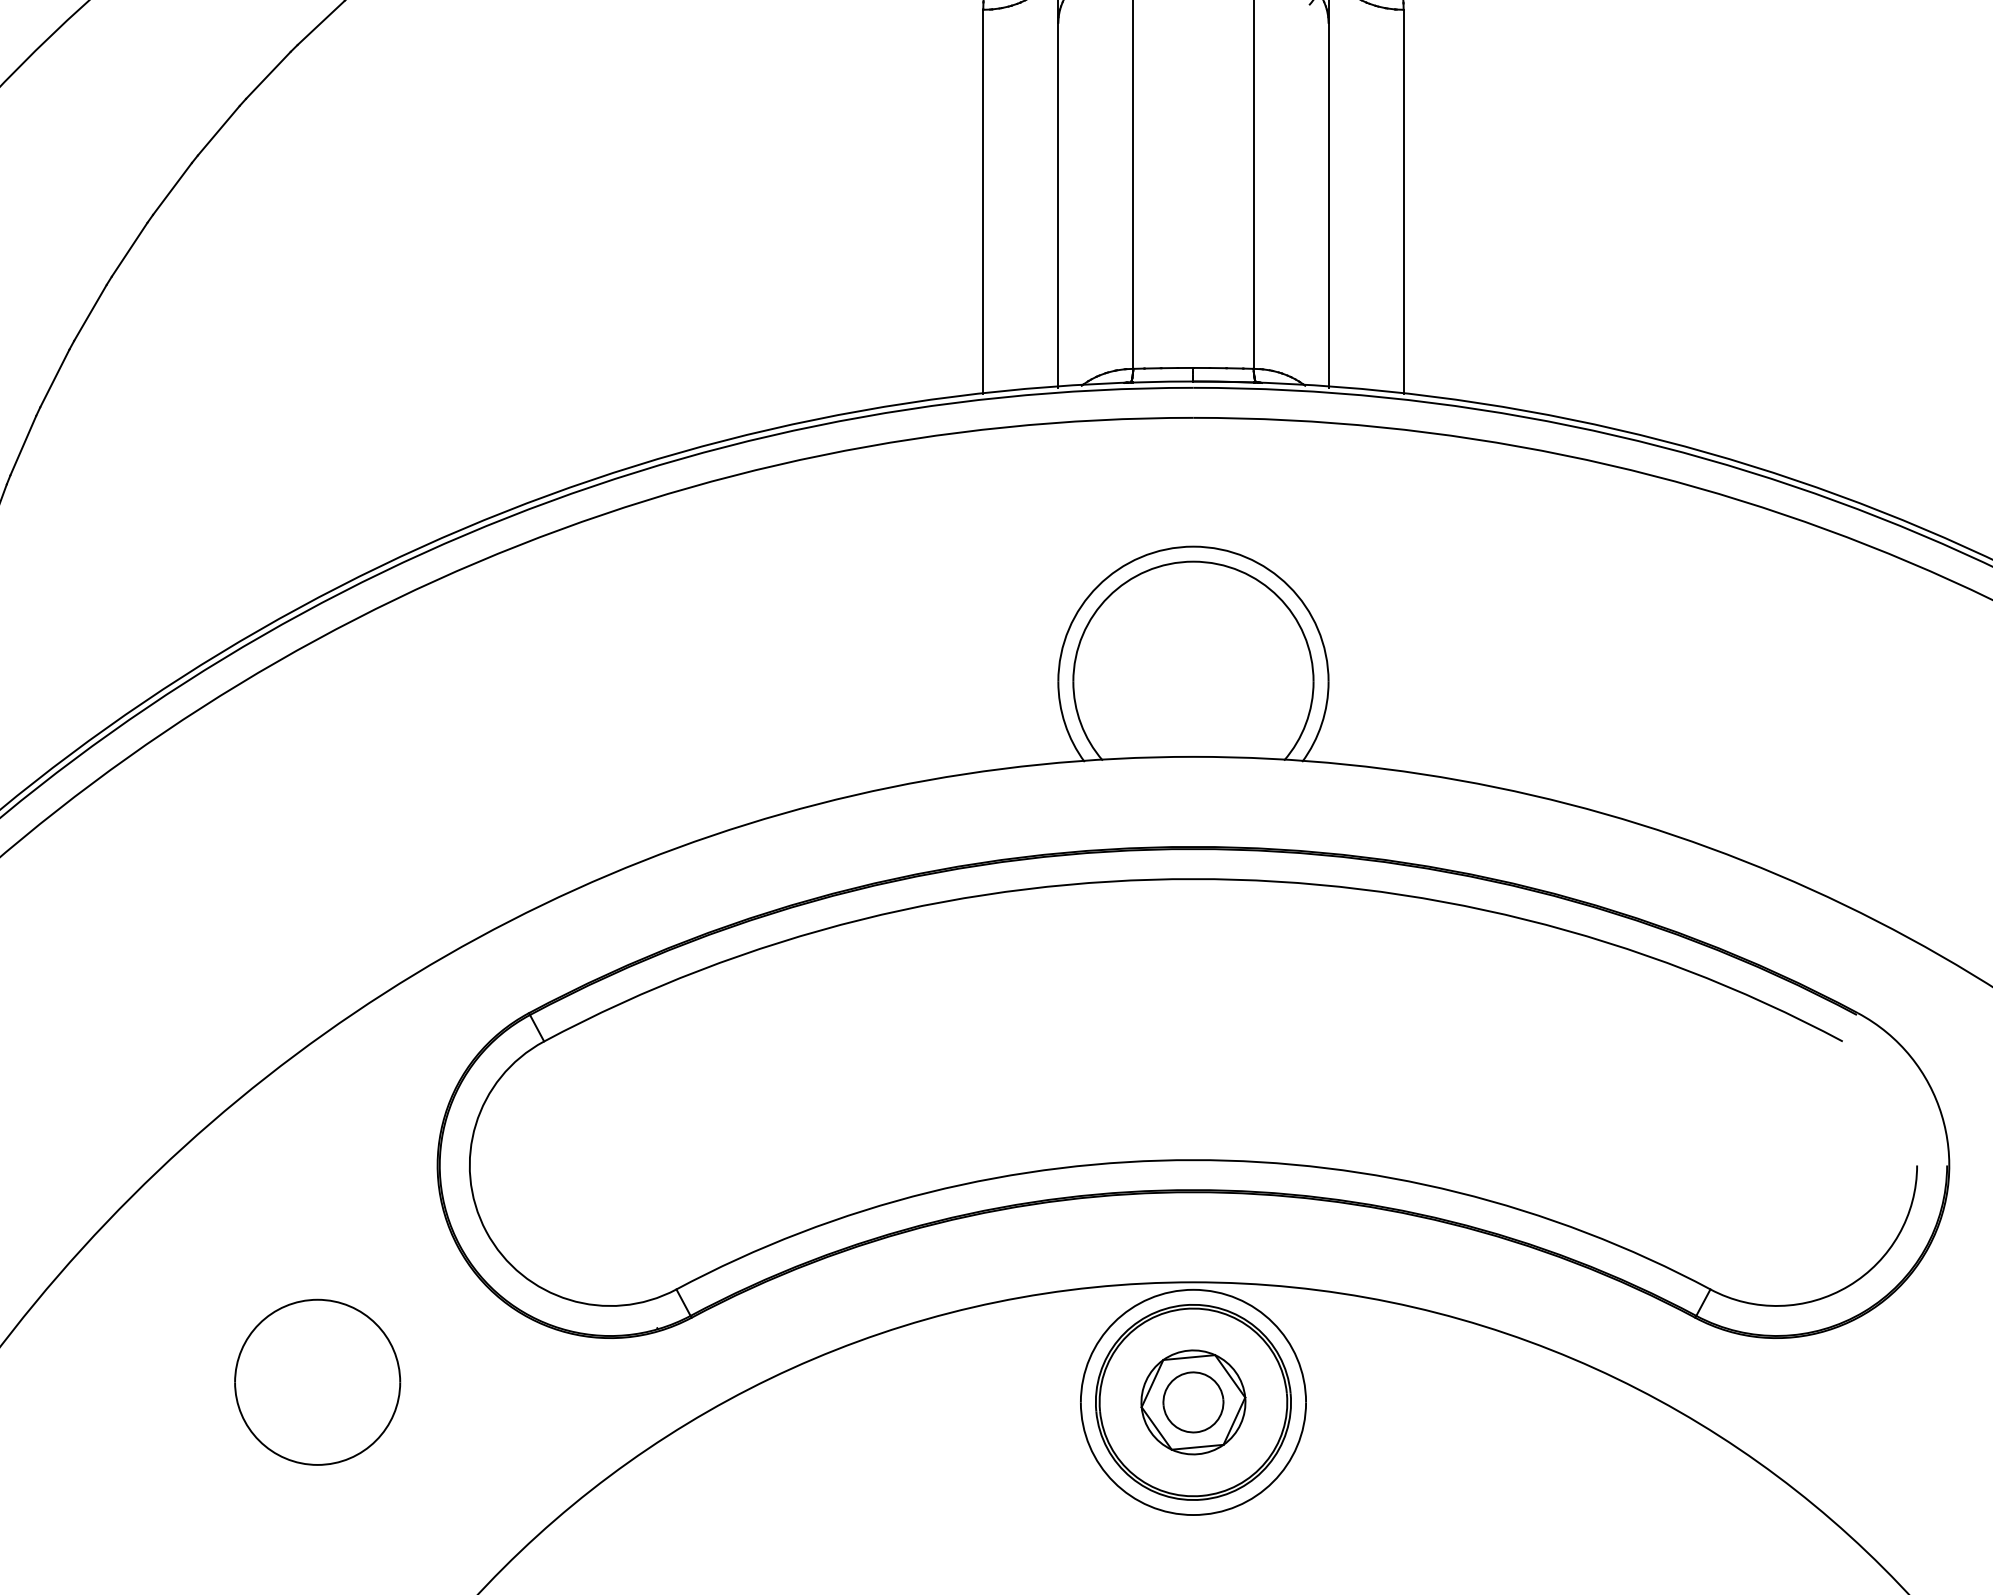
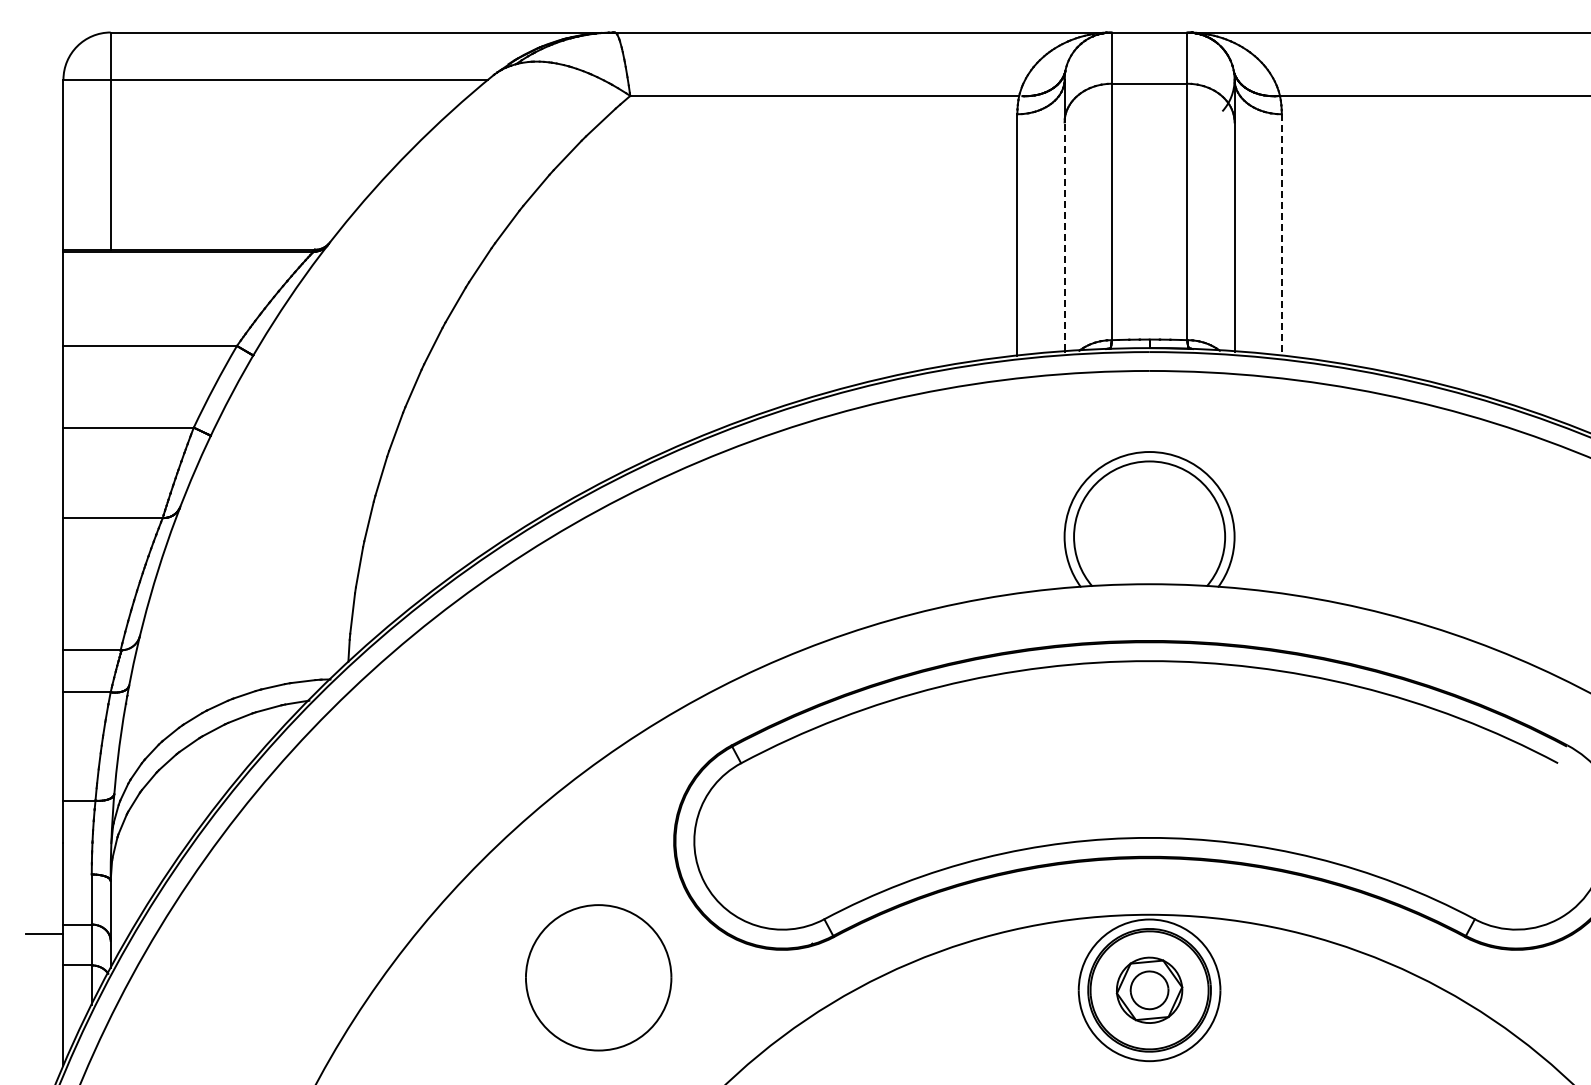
line: (1403, 202) -> (1281, 235), solid -> dashed
line: (1058, 204) -> (1064, 236), solid -> dashed
part: (317, 1381) -> (598, 977), size x1.4

